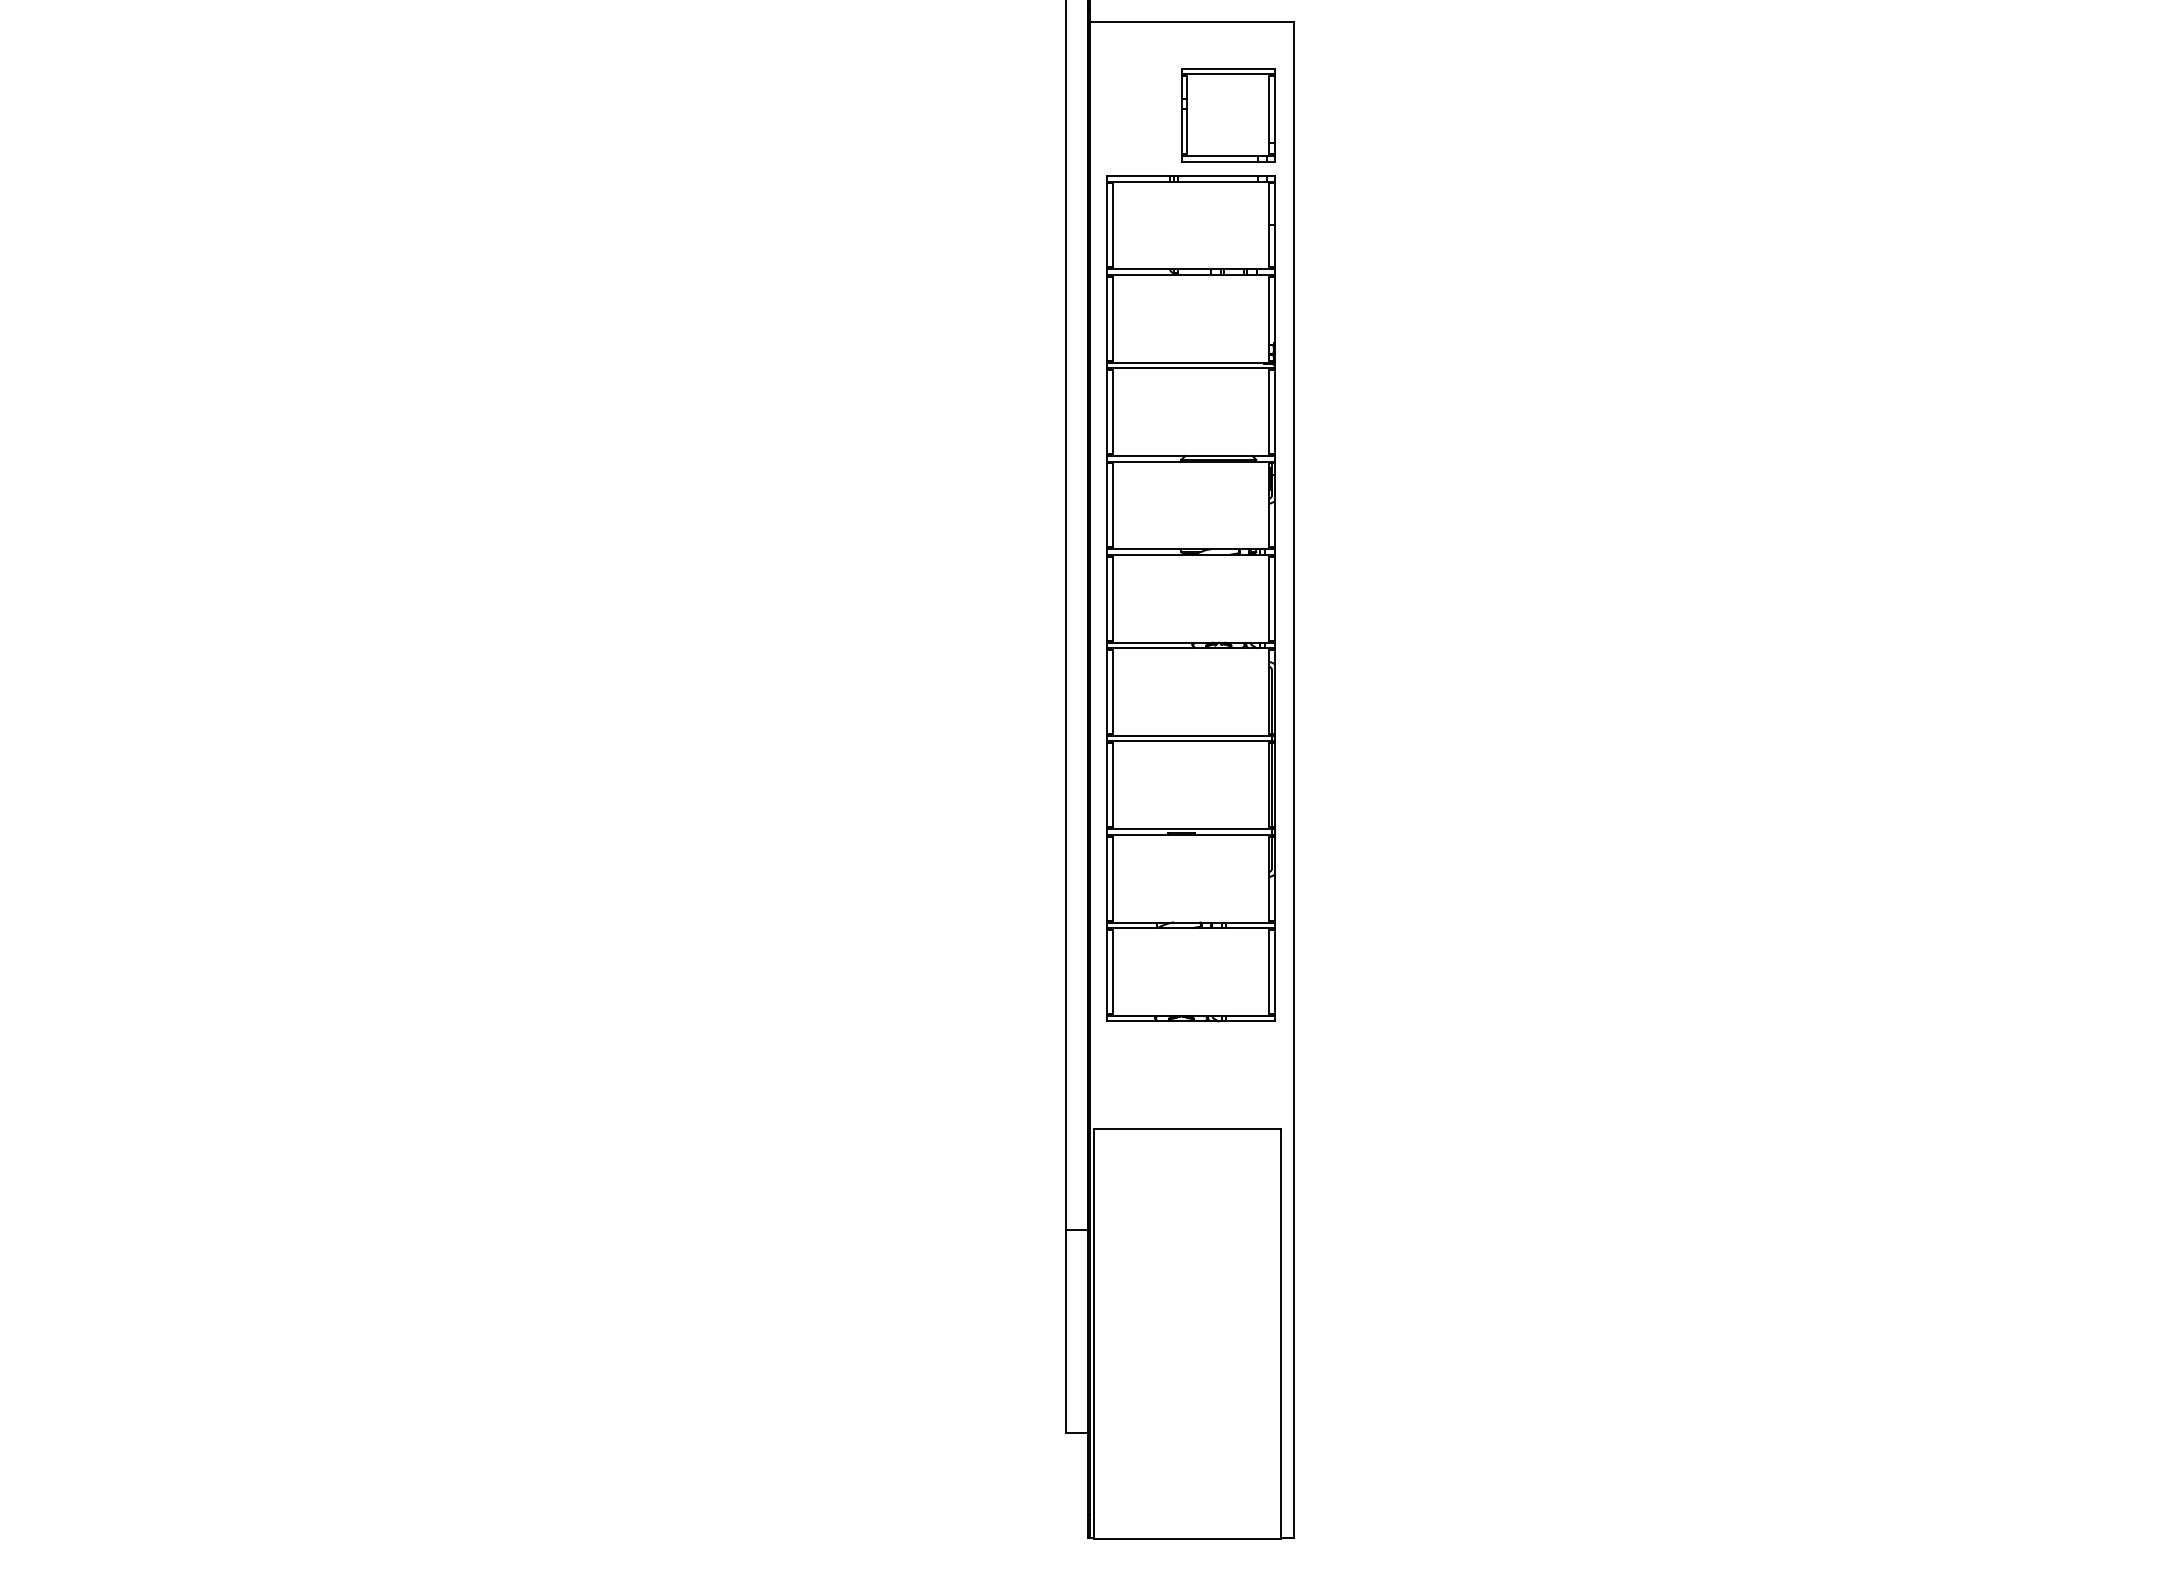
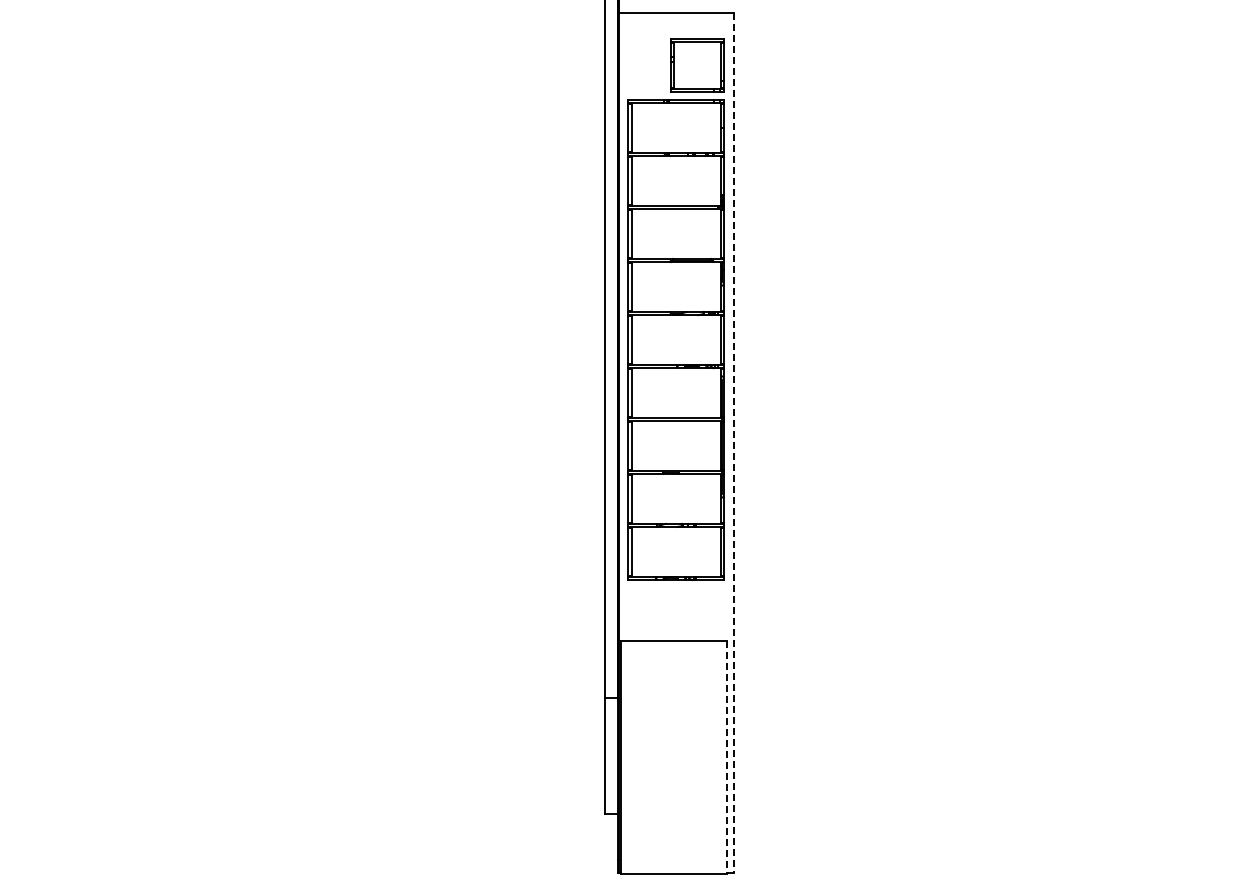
line: (1293, 780) -> (734, 443), solid -> dashed
line: (1281, 1334) -> (727, 757), solid -> dashed

